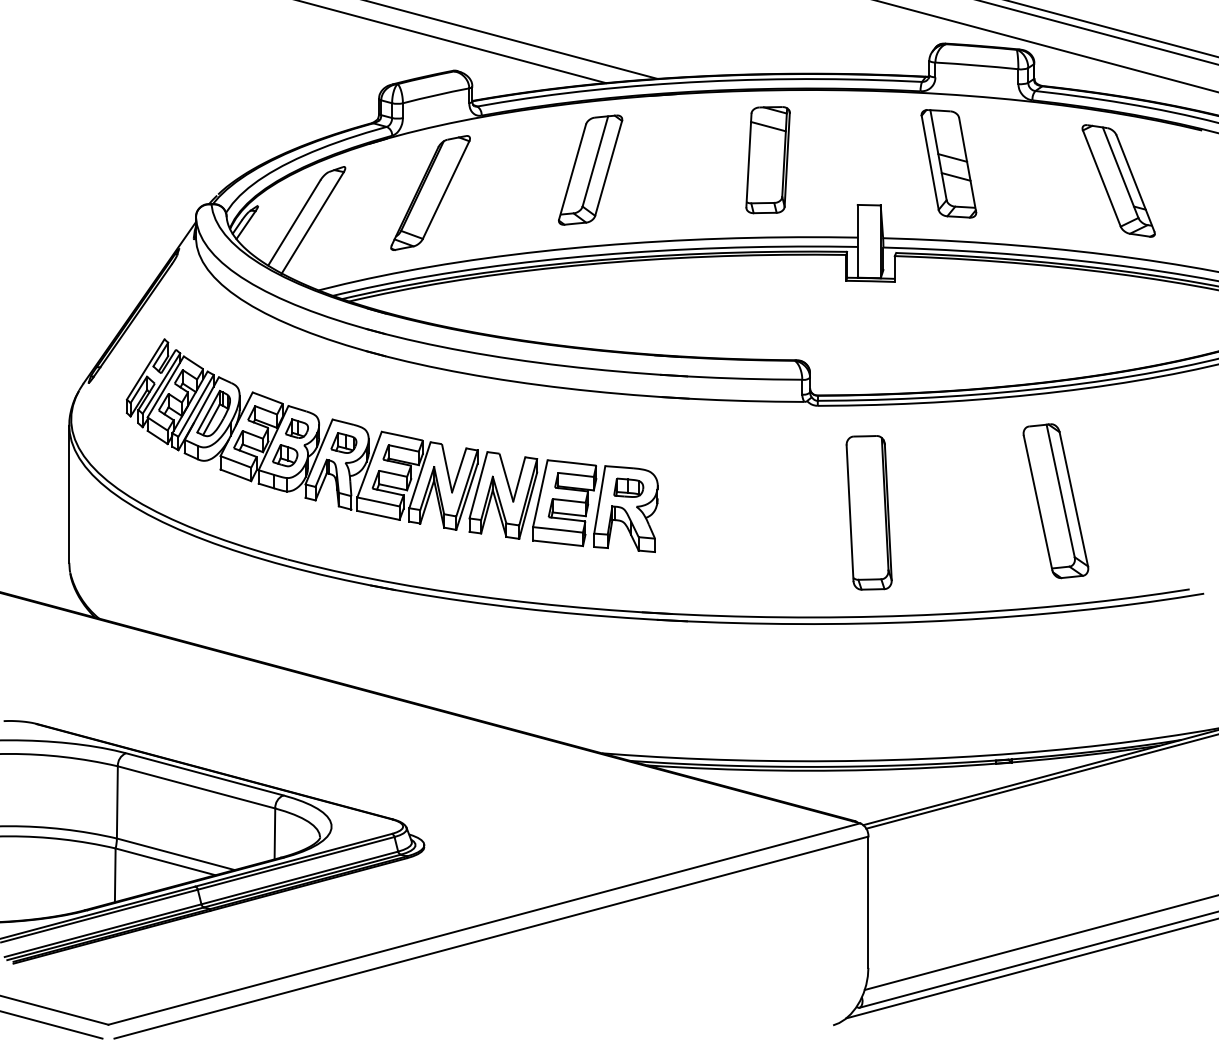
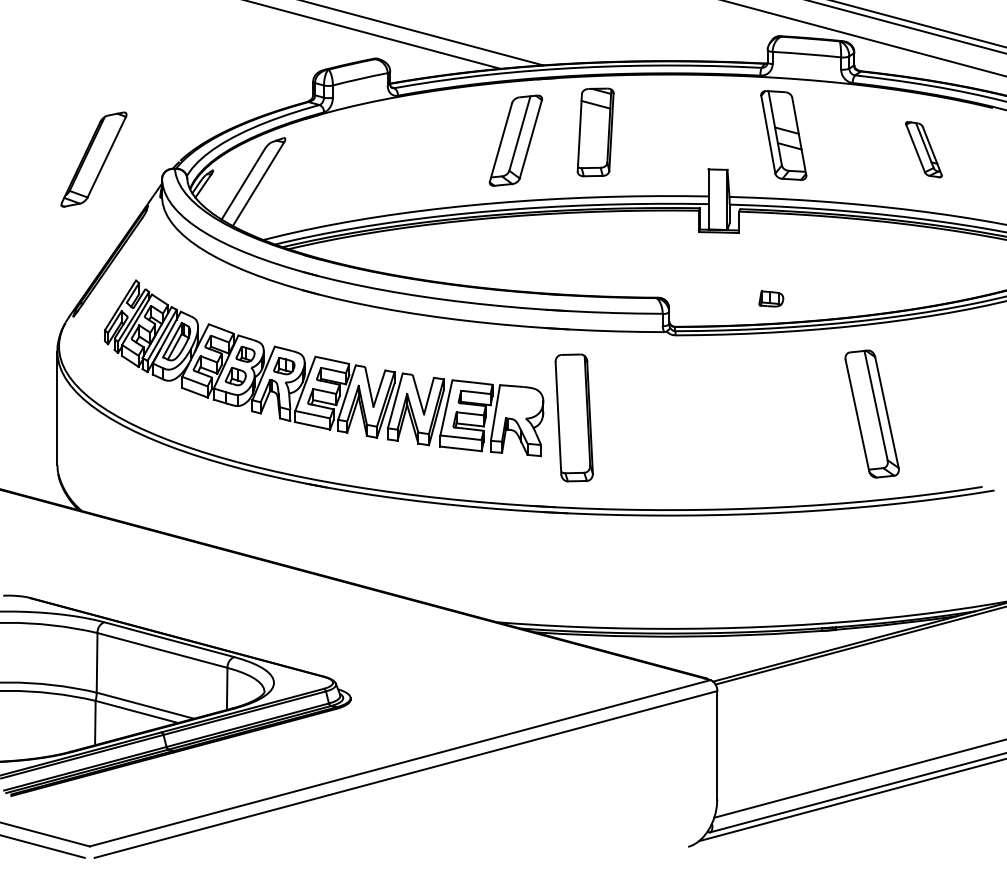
part: (767, 160) -> (595, 132), moved
part: (590, 169) -> (515, 140), moved
part: (1118, 180) -> (923, 149), size x0.6
part: (430, 192) -> (93, 159), moved
part: (628, 487) -> (771, 298), moved
part: (868, 512) -> (573, 417), moved

